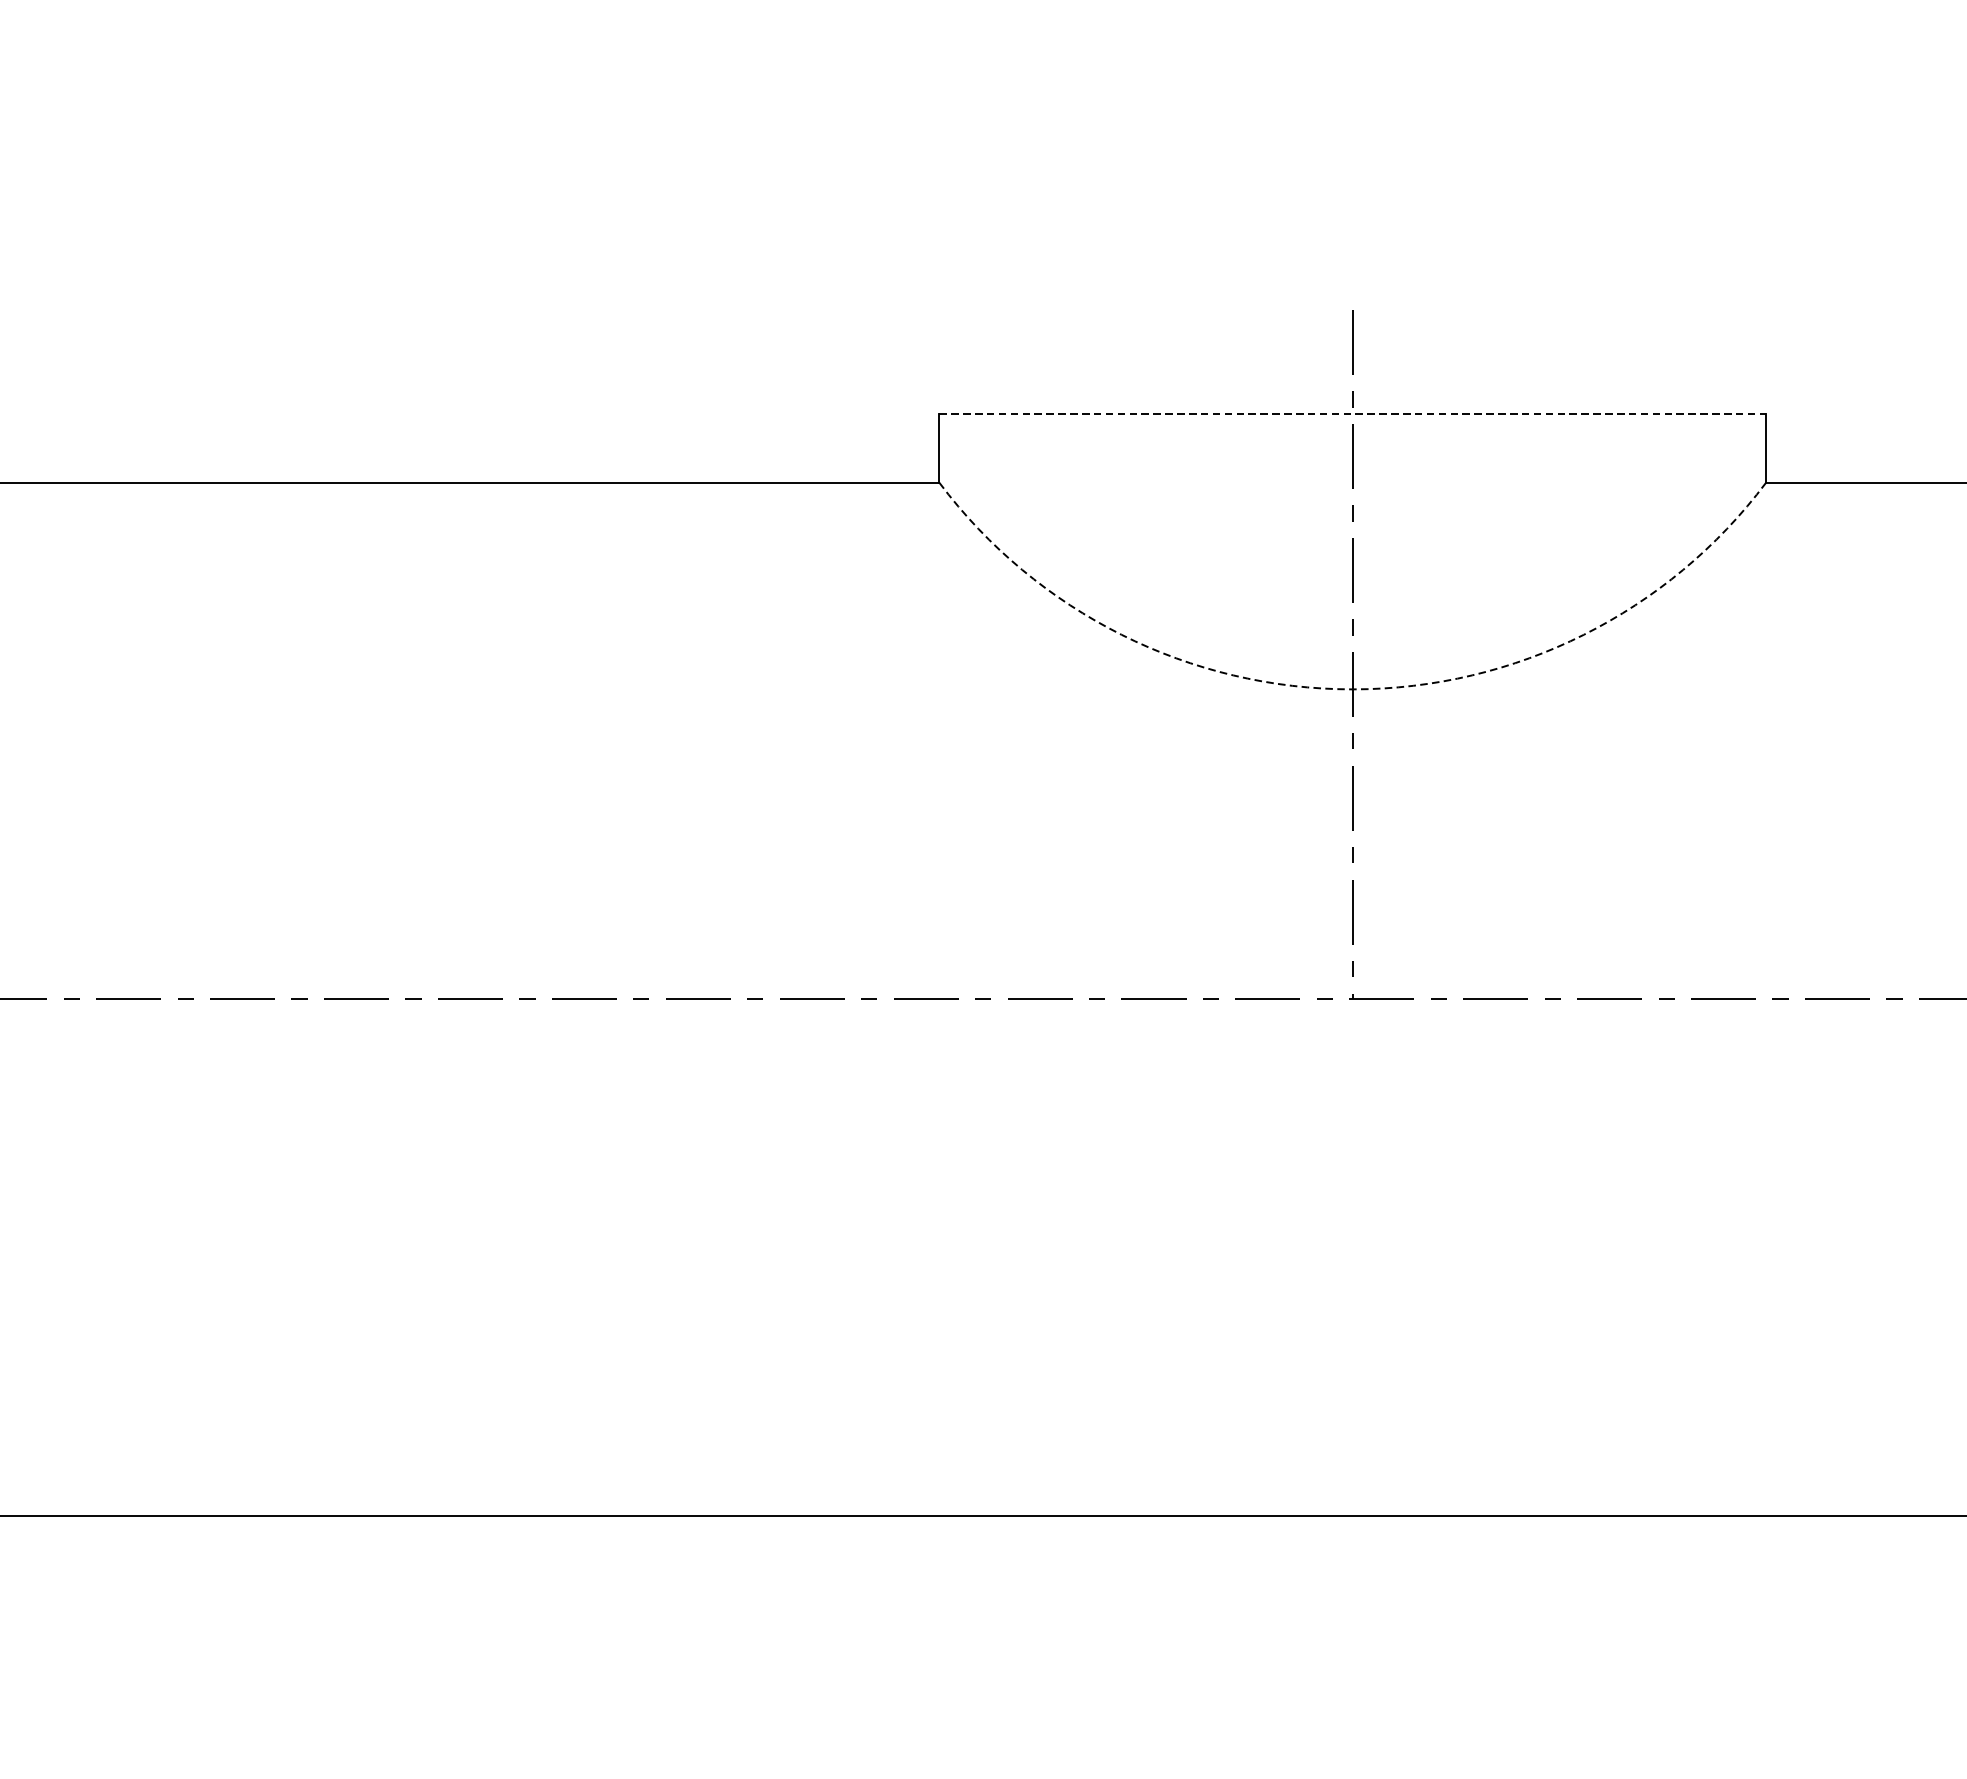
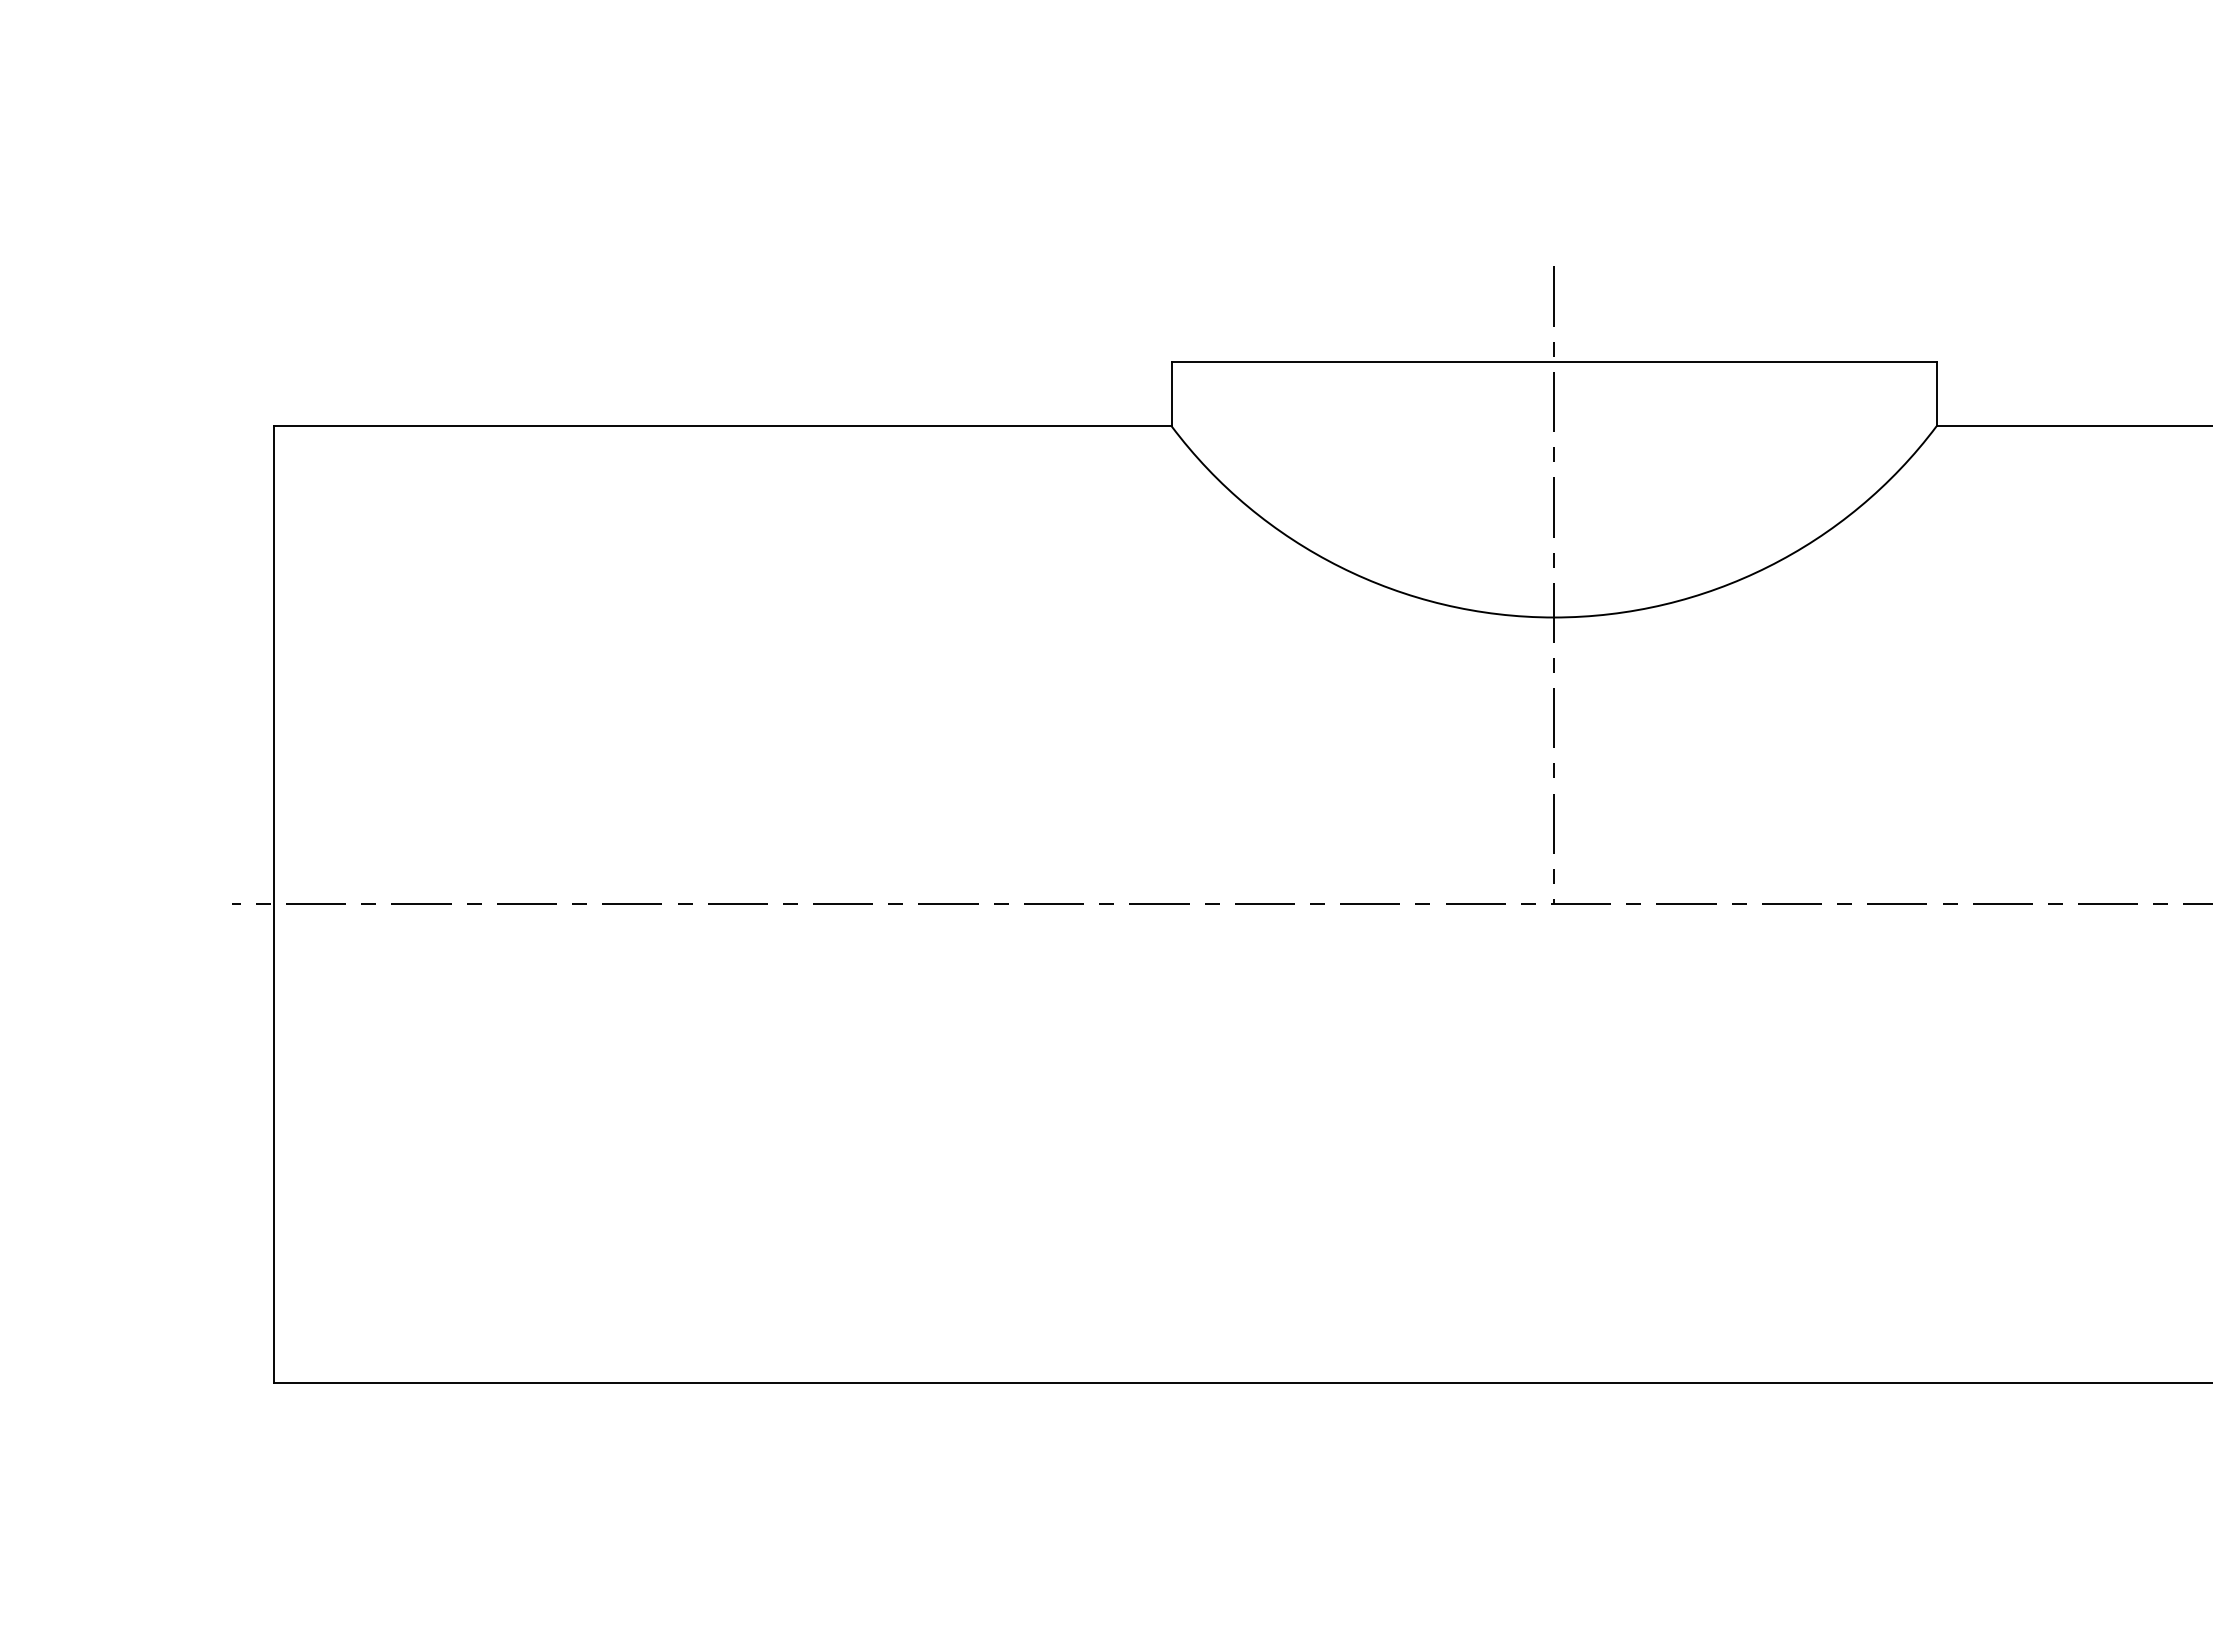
line: (1353, 413) -> (1554, 362), dashed -> solid
arc: (1353, 689) -> (1554, 617), dashed -> solid

